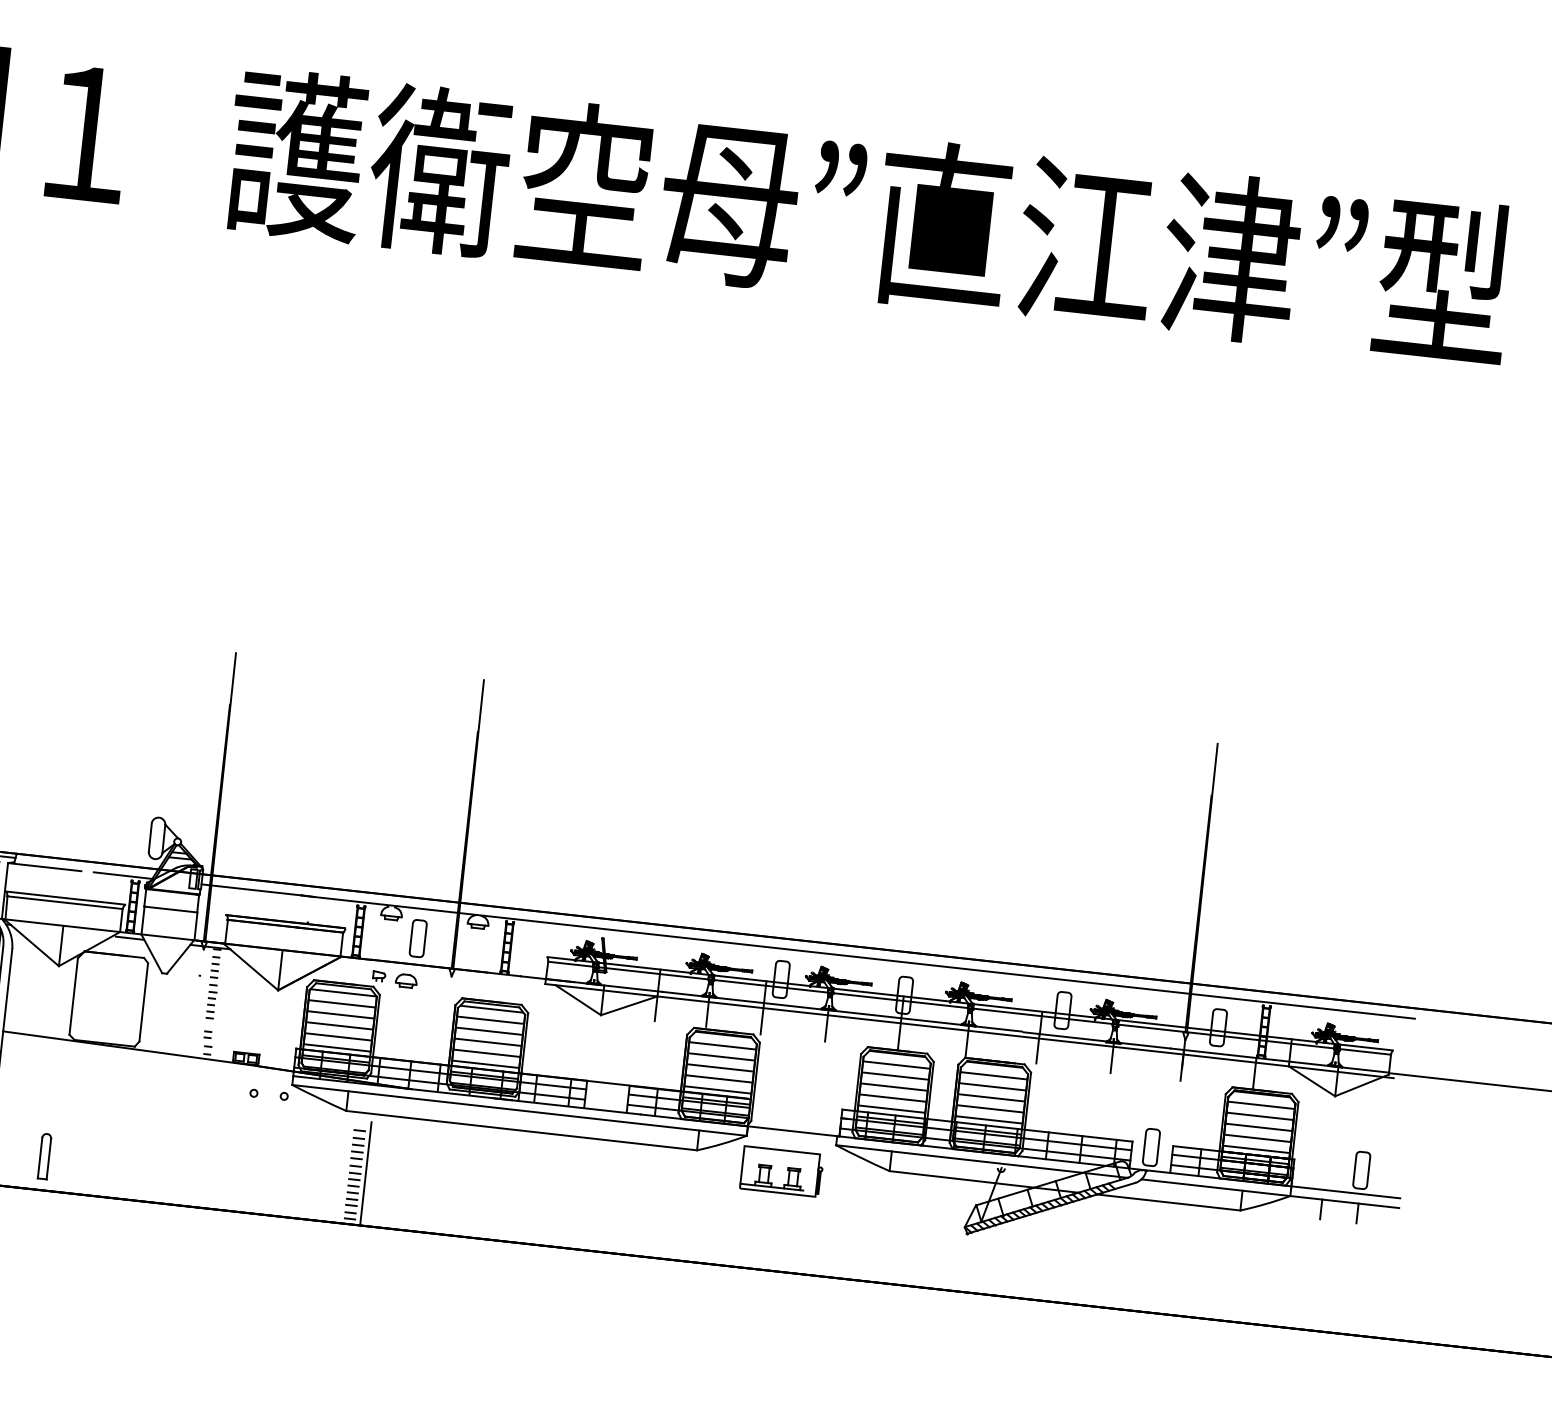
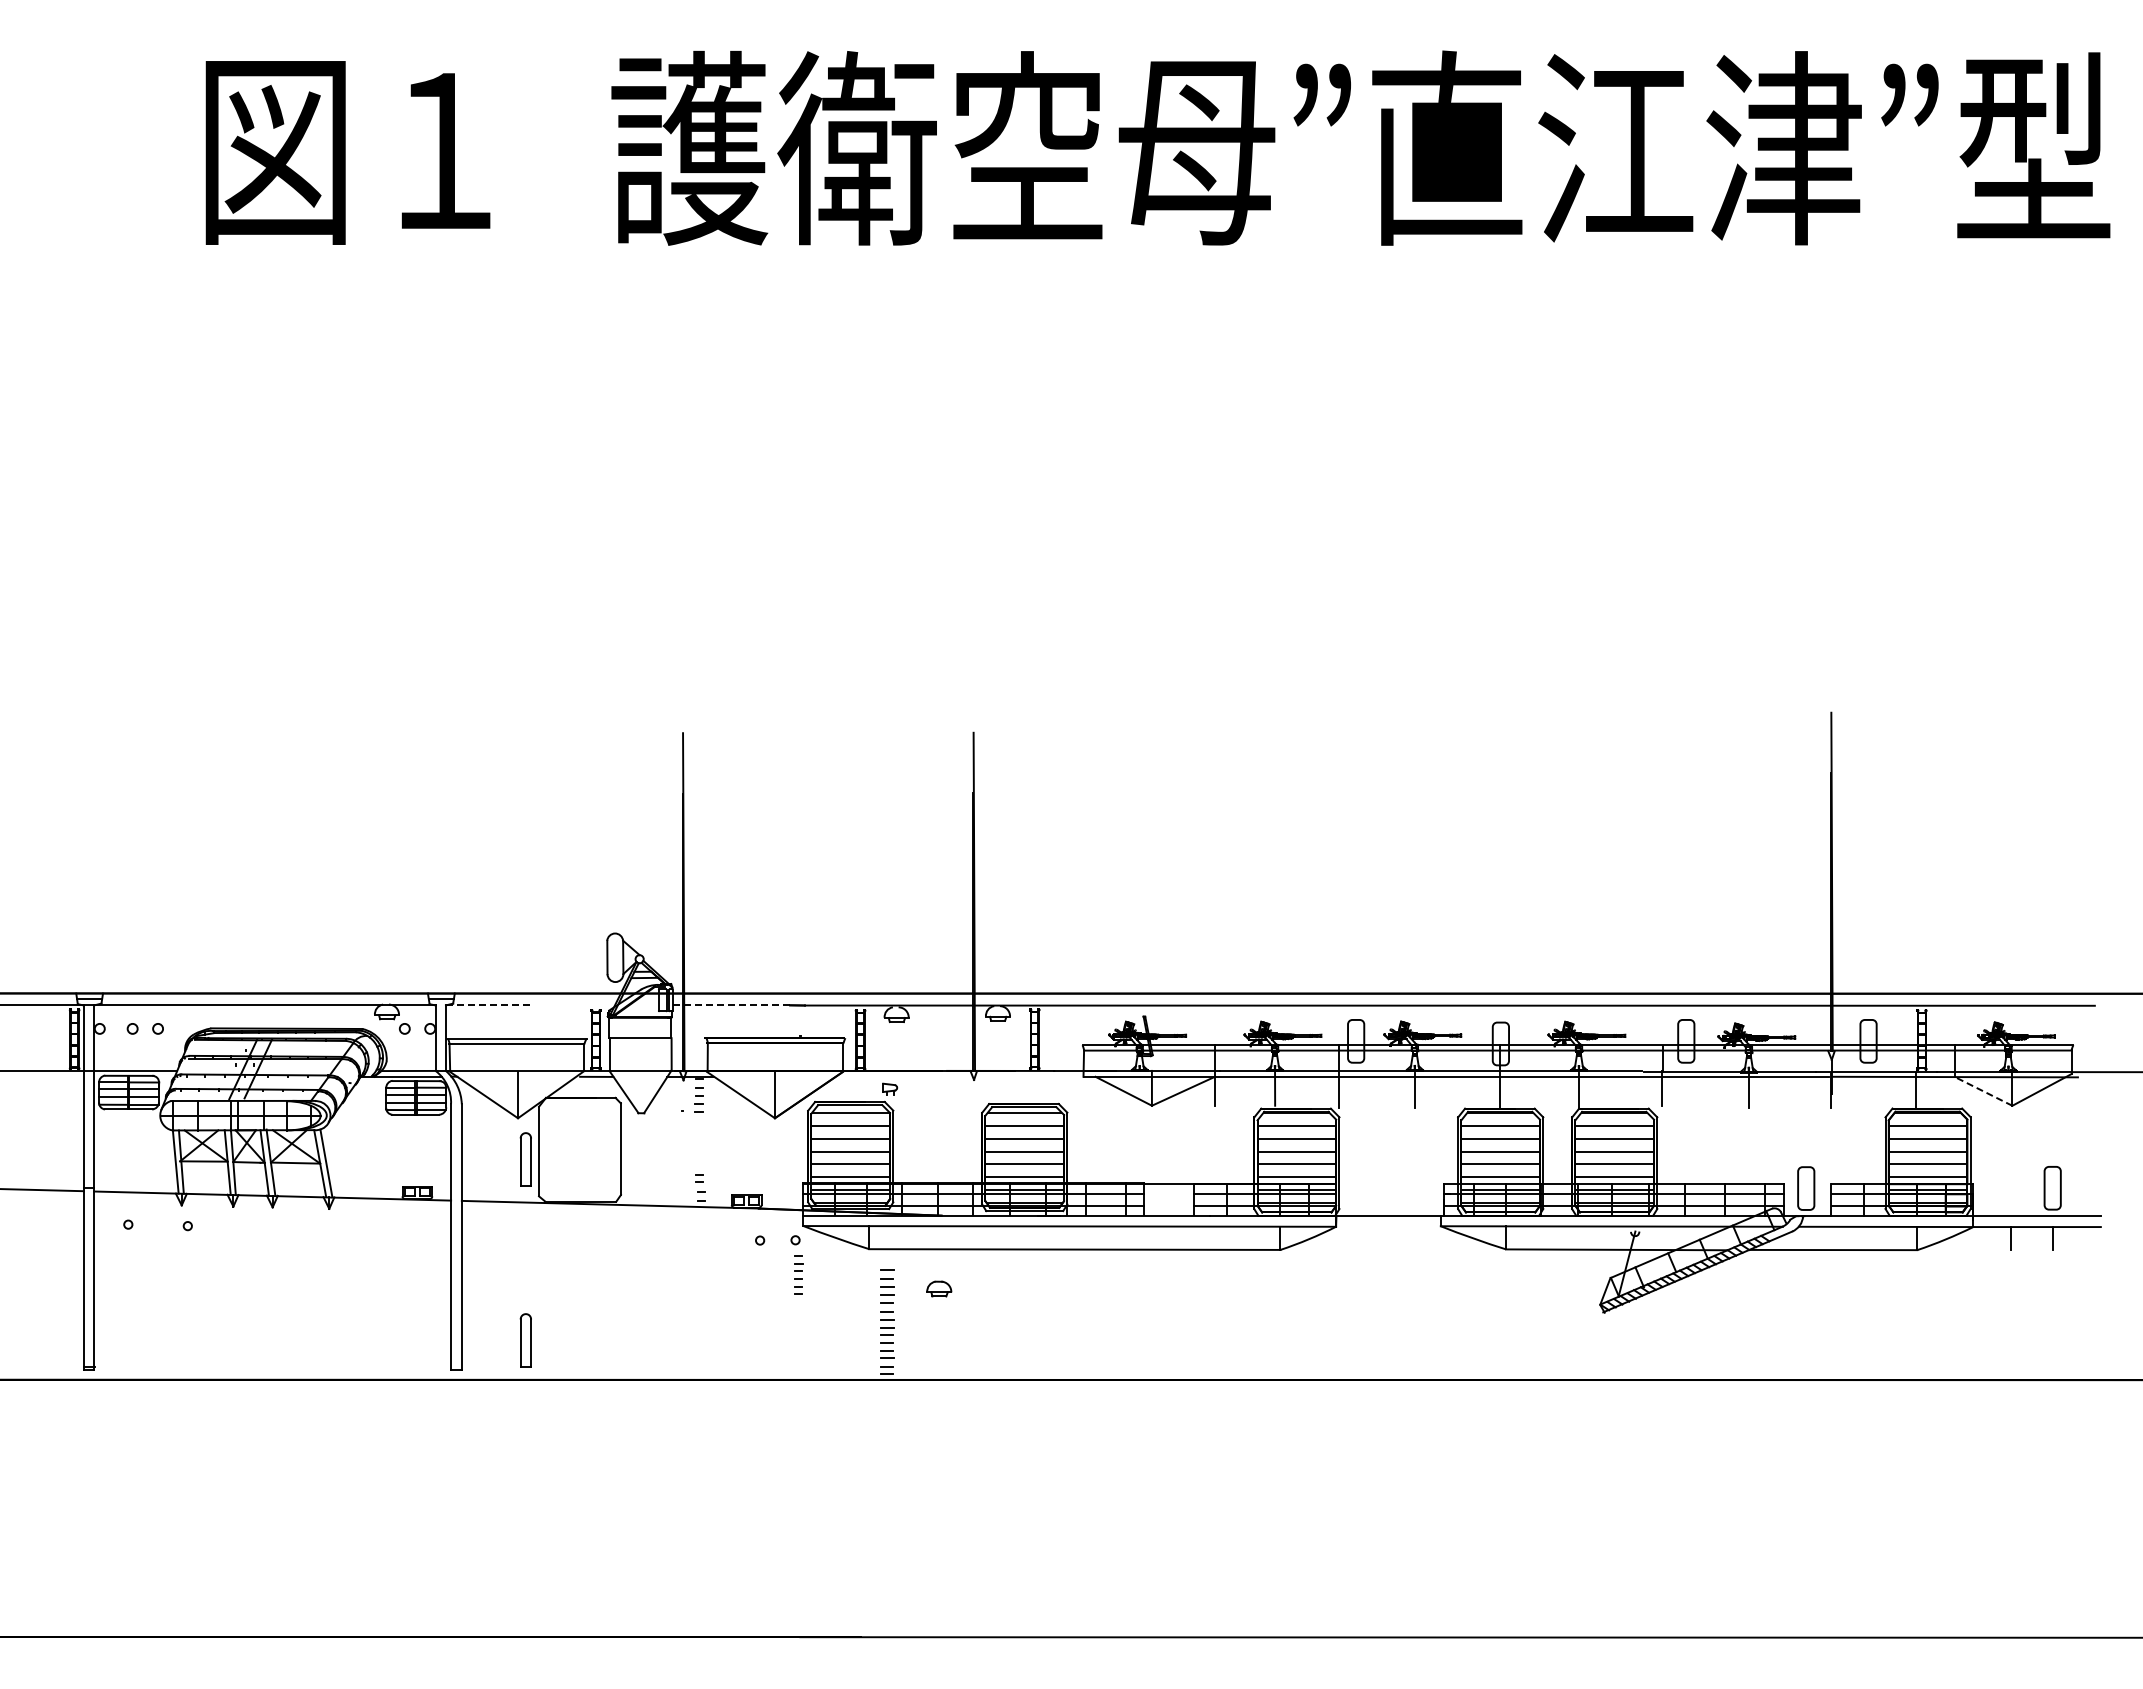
line: (44, 867) -> (488, 1005), solid -> dashed
line: (123, 875) -> (581, 1005), removed
line: (251, 890) -> (731, 1005), solid -> dashed
part: (418, 938) -> (930, 1040), removed
part: (406, 980) -> (939, 1288), moved
part: (211, 1001) -> (798, 1274), moved
part: (61, 1002) -> (525, 1159), added
line: (1311, 1081) -> (1983, 1091), solid -> dashed
part: (781, 1171) -> (1381, 1263), removed
line: (365, 1173) -> (899, 1319), removed

